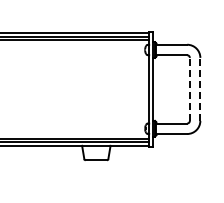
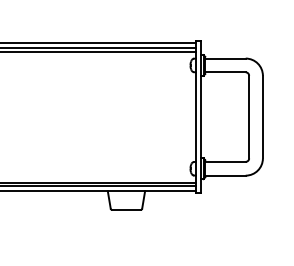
line: (189, 89) -> (248, 117), dashed -> solid
line: (200, 89) -> (263, 117), dashed -> solid

